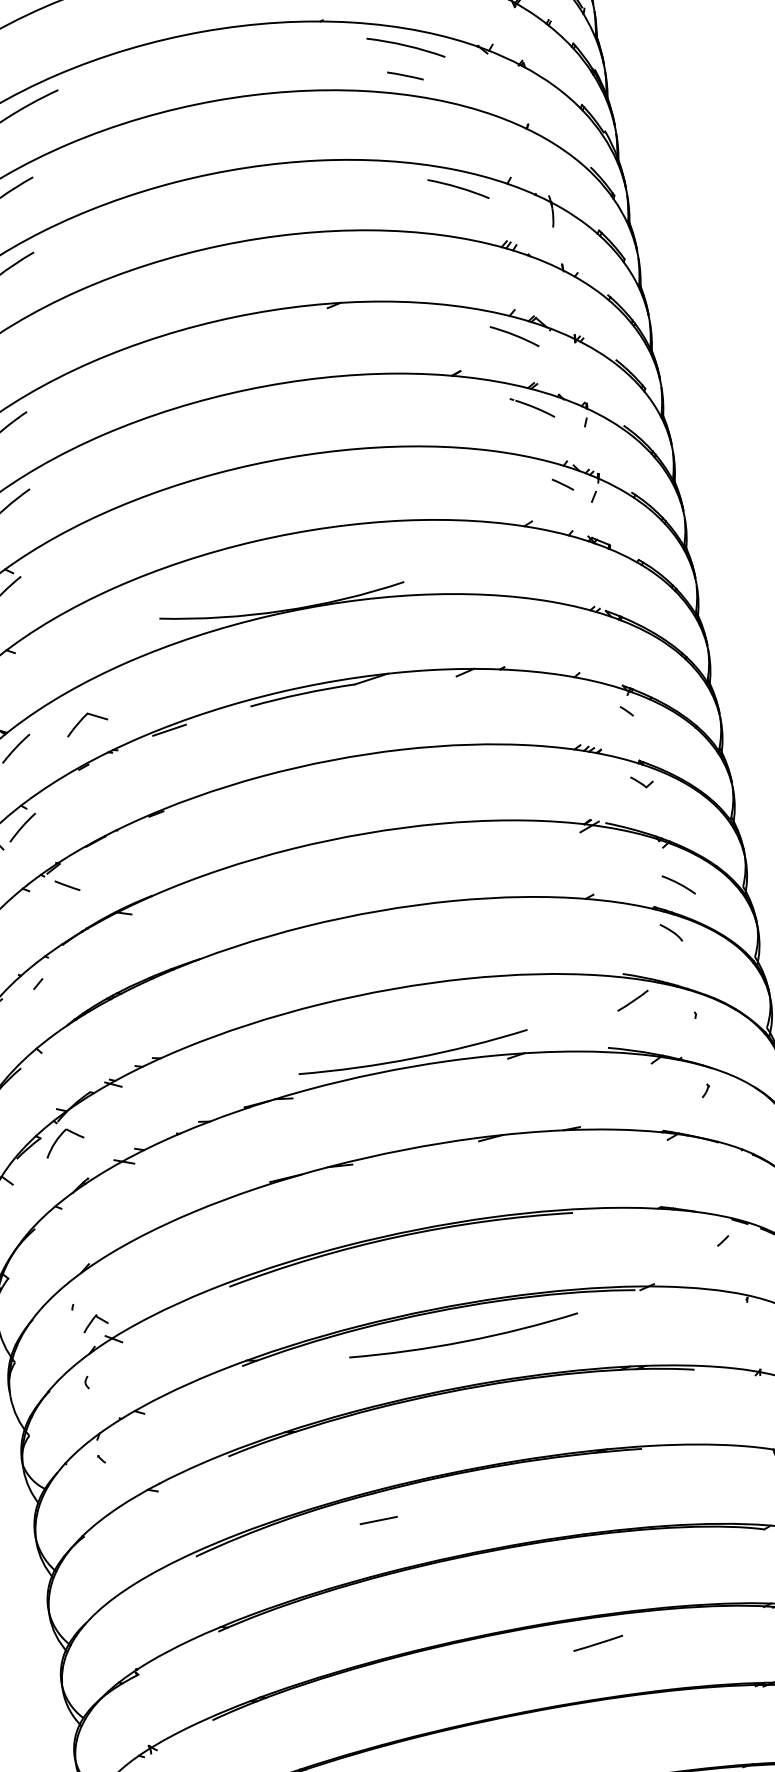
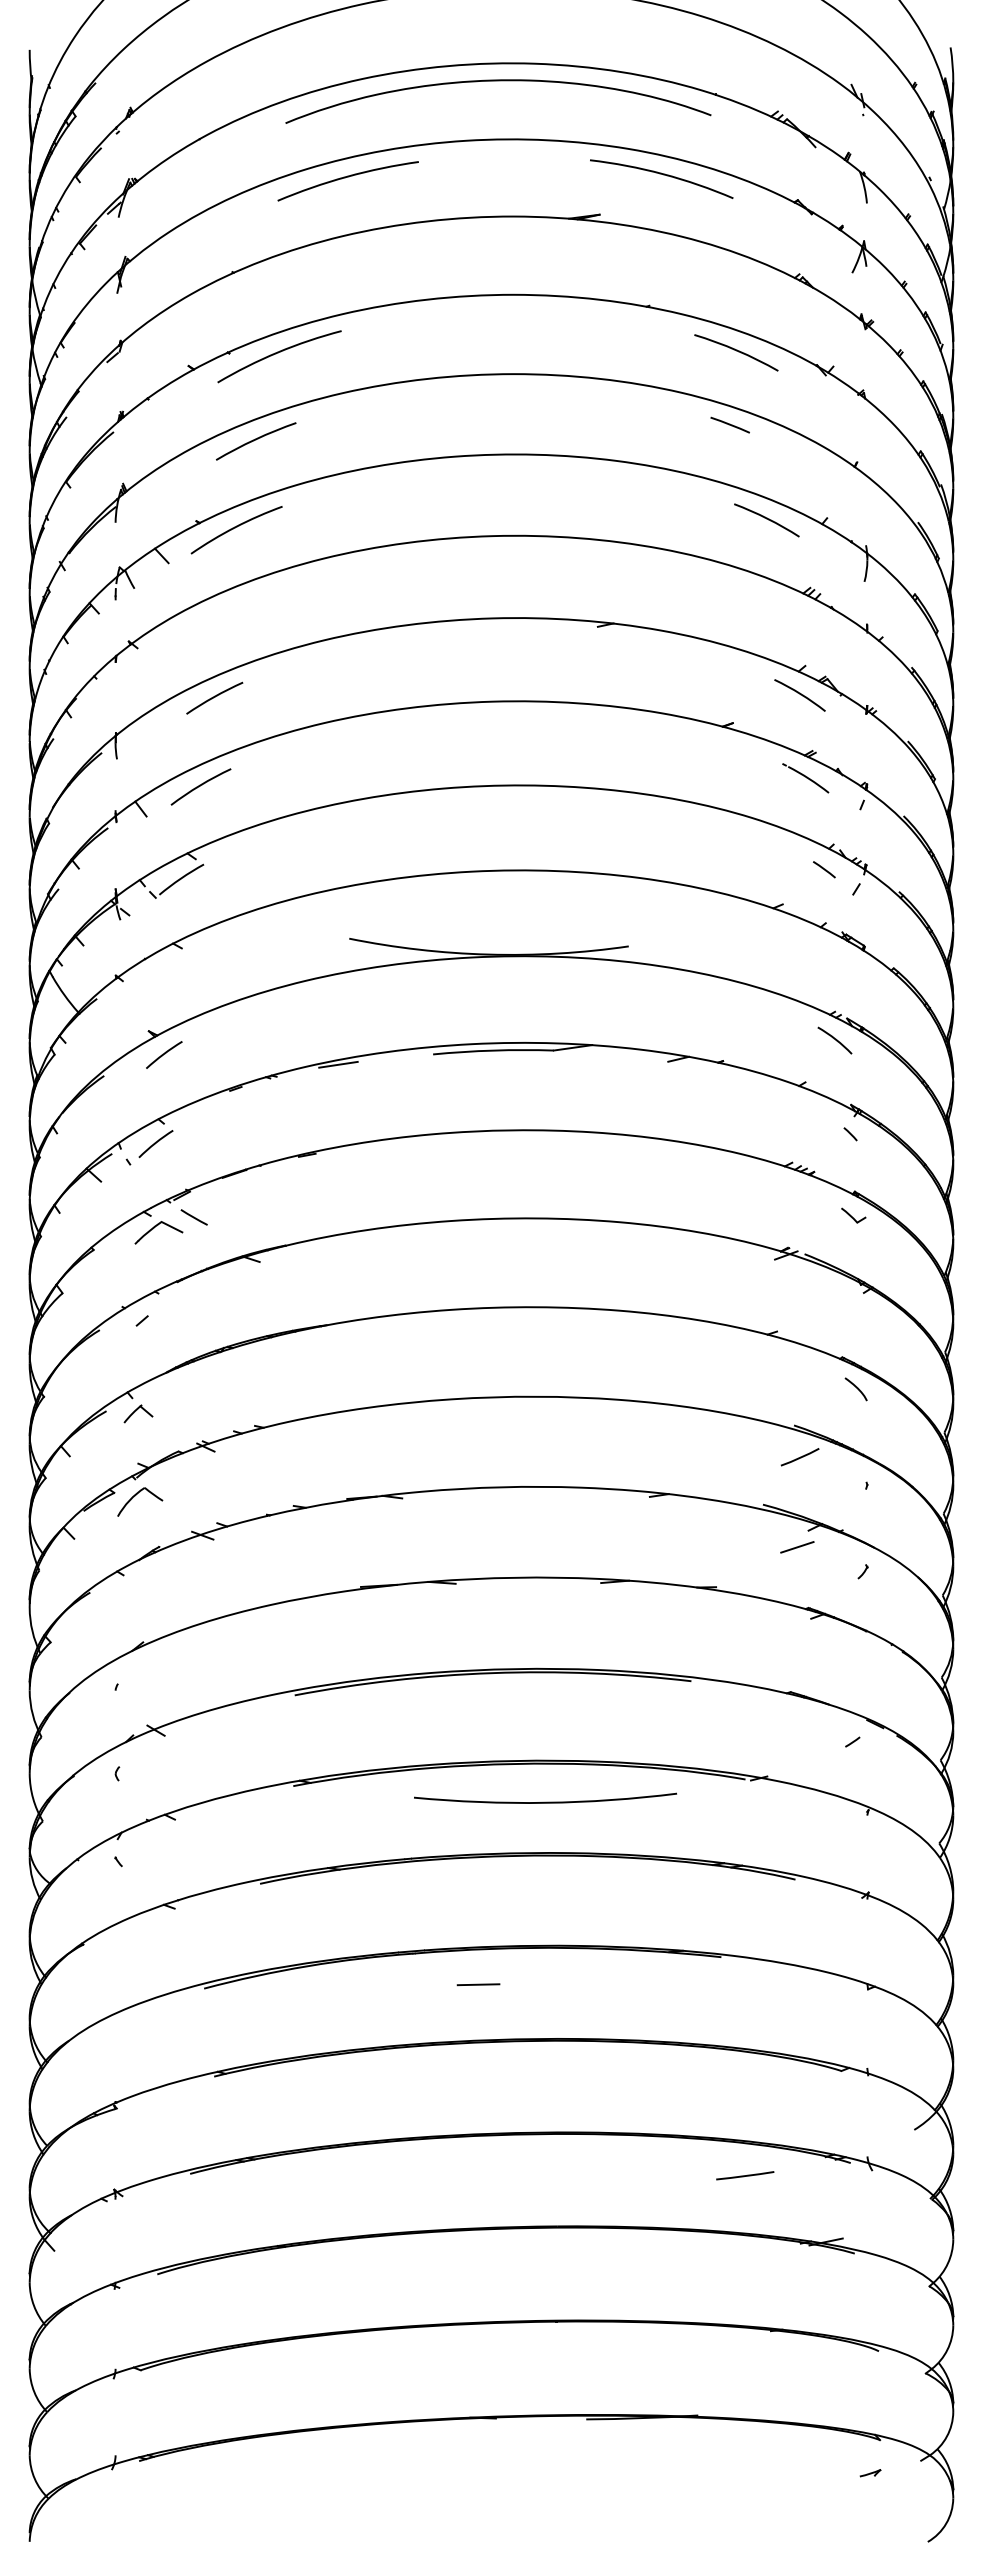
line: (404, 75) -> (729, 424), moved
part: (86, 723) -> (158, 1232), moved
arc: (678, 884) -> (834, 1039), moved
arc: (413, 1057) -> (545, 1476), removed
line: (644, 1079) -> (797, 1547), added
part: (95, 1322) -> (138, 1413), moved
line: (378, 1520) -> (478, 1984), moved
line: (598, 1643) -> (745, 2175), moved

